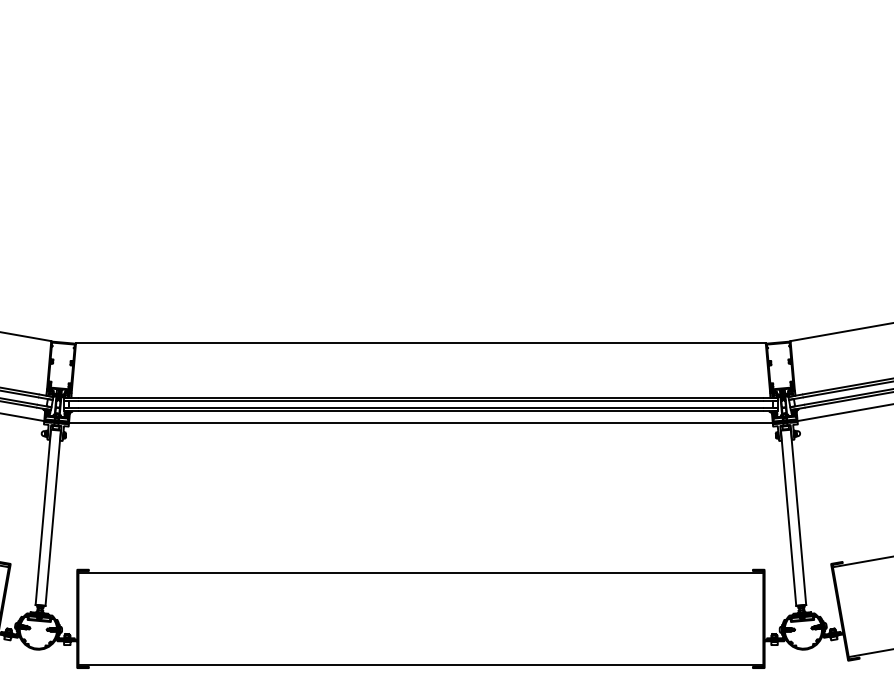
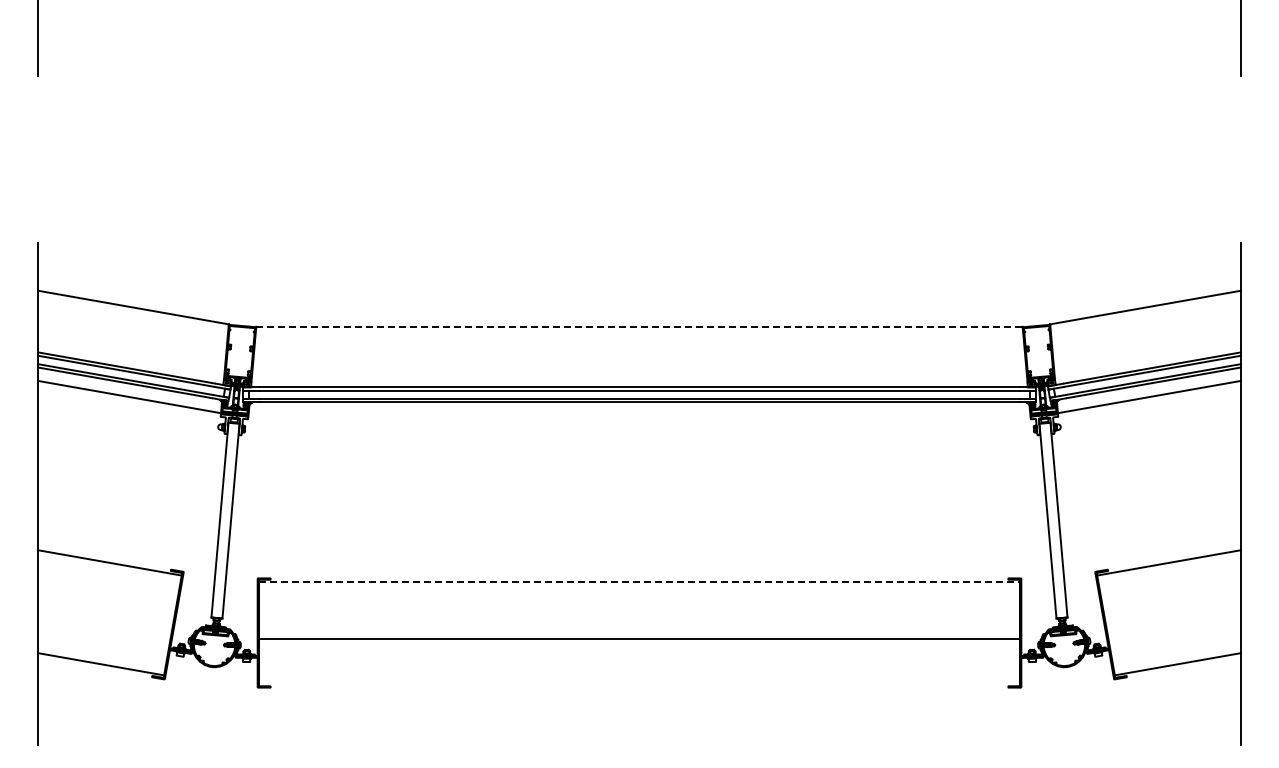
line: (420, 343) -> (639, 326), solid -> dashed
line: (420, 423) -> (639, 415), removed
line: (421, 573) -> (640, 582), solid -> dashed
line: (420, 664) -> (639, 638), moved

